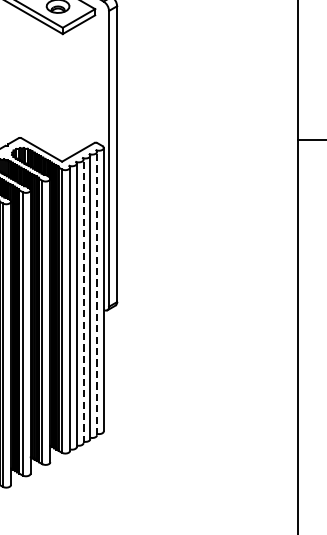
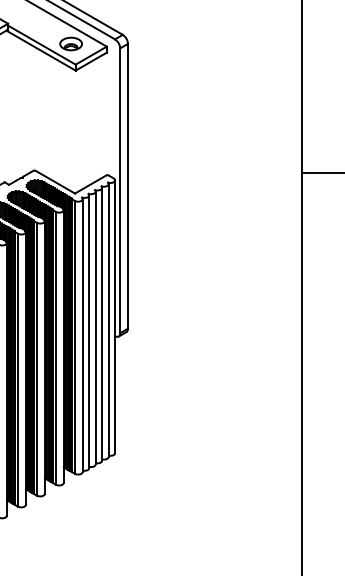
line: (96, 293) -> (108, 320), dashed -> solid
line: (83, 300) -> (95, 327), dashed -> solid

